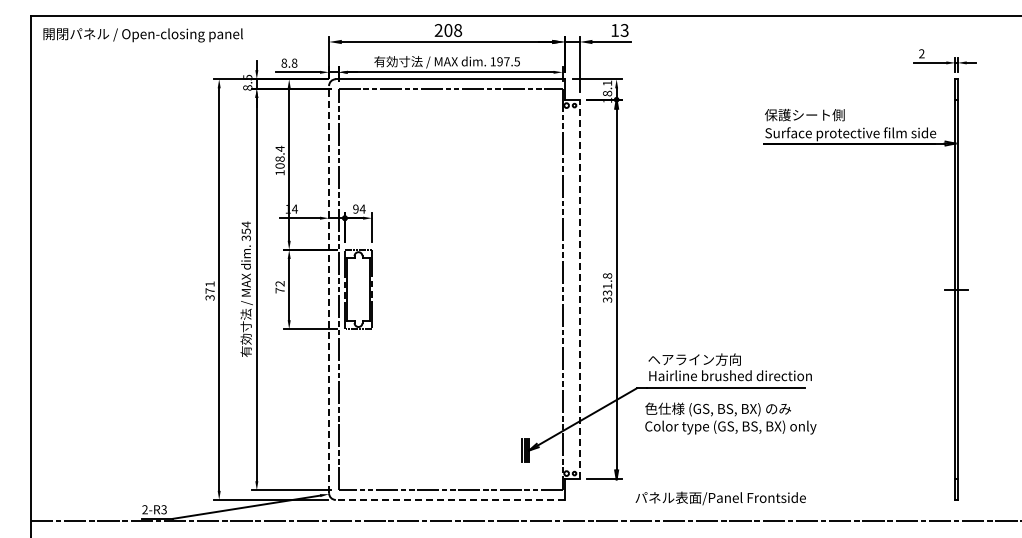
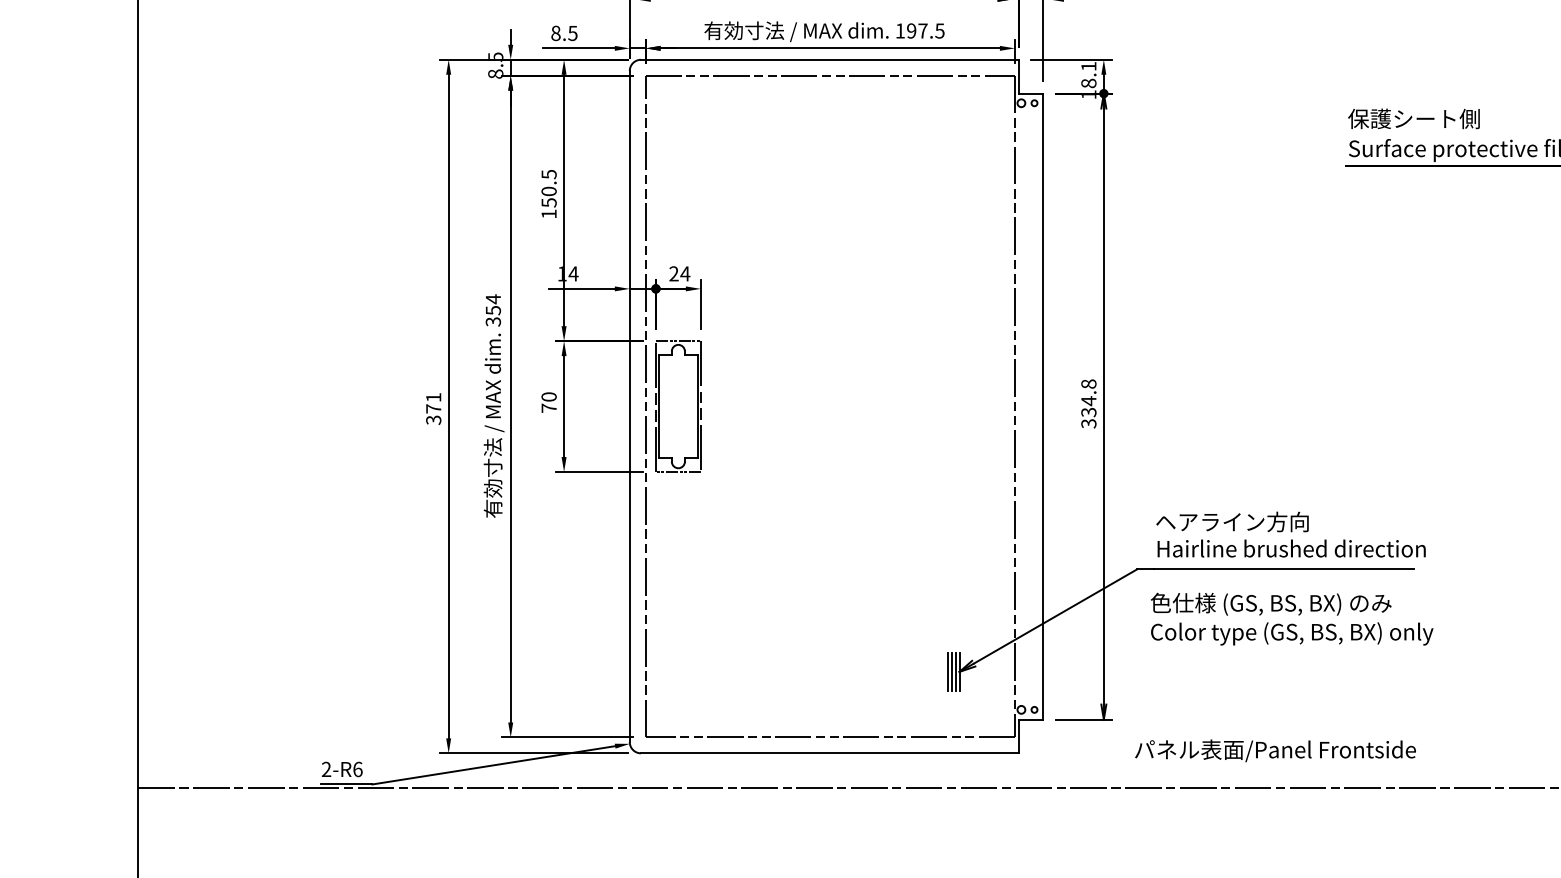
text: (294, 62) -> (572, 32), 8.8 -> 8.5
text: (279, 156) -> (548, 187), 108.4 -> 150.5
text: (355, 209) -> (673, 274), 94 -> 24
text: (279, 283) -> (548, 396), 72 -> 70
text: (607, 286) -> (1088, 401), 331.8 -> 334.8
line: (329, 289) -> (630, 406), dashed -> solid
line: (579, 289) -> (1042, 406), dashed -> solid
line: (450, 499) -> (829, 752), dashed -> solid
text: (163, 509) -> (356, 769), 2-R3 -> 2-R6

